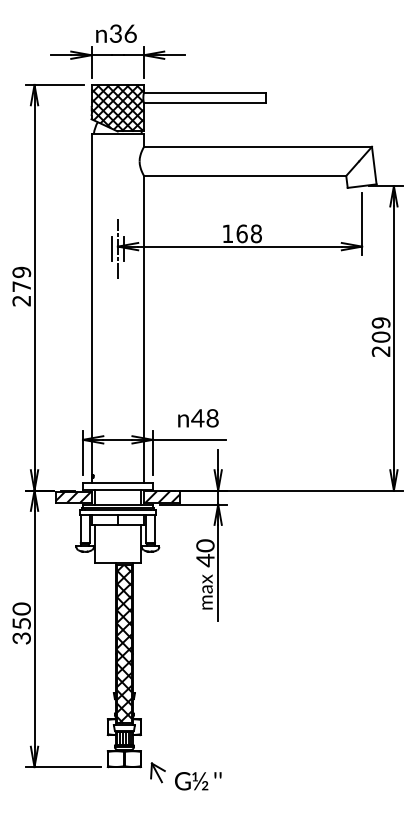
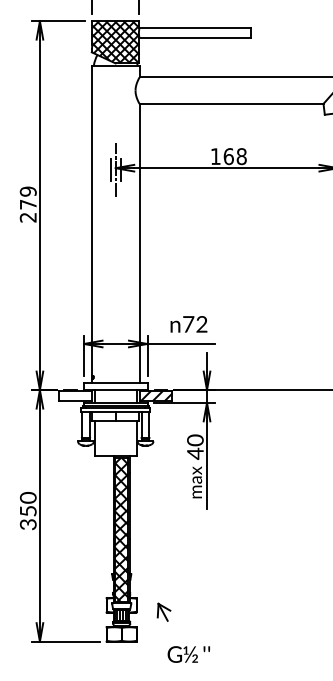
text: (204, 418) -> (194, 324), 48 -> 72
hatch: (73, 496) -> (75, 395), removed
part: (157, 772) -> (163, 612), moved

